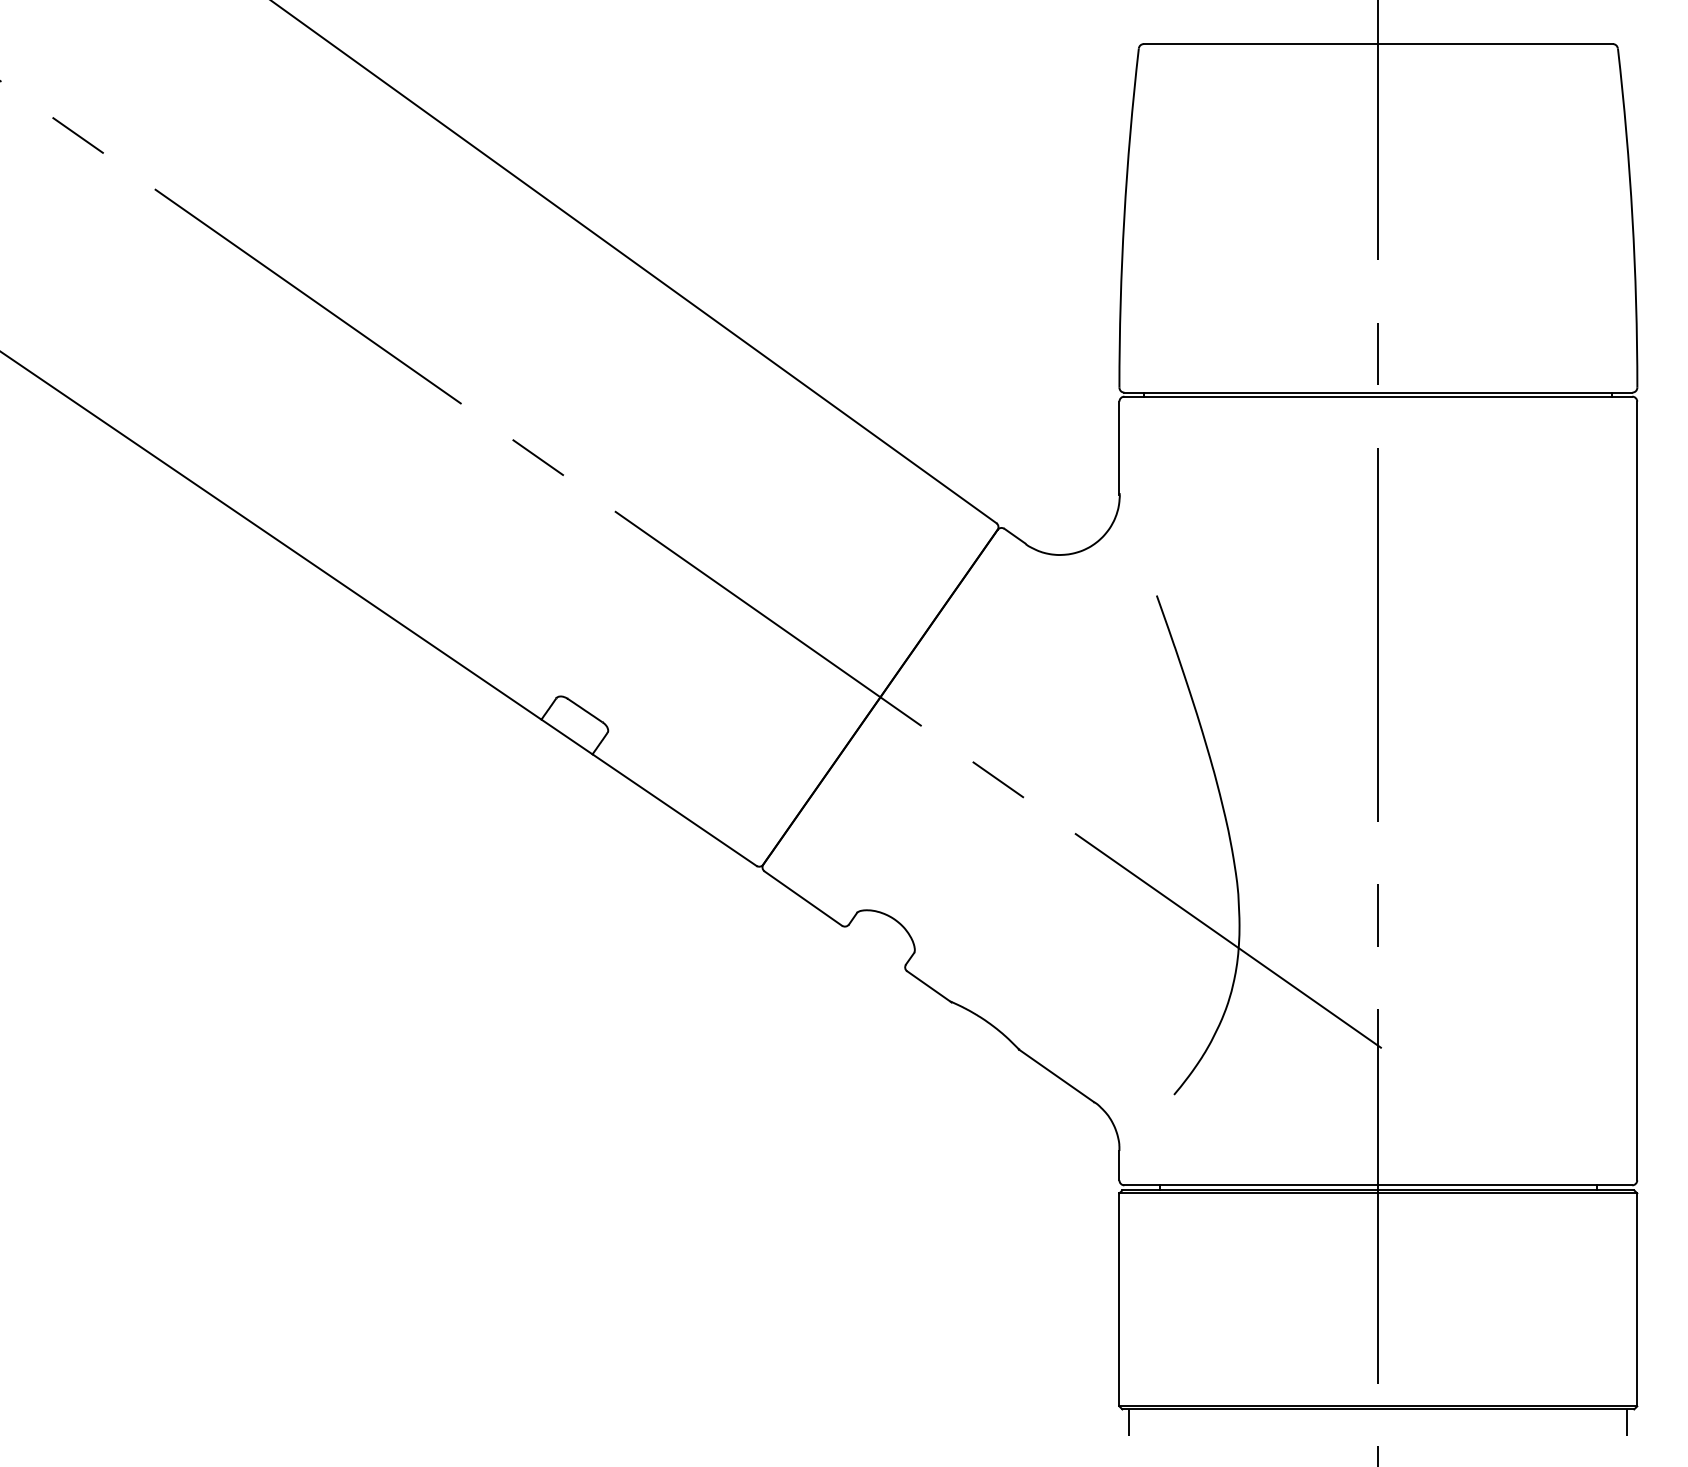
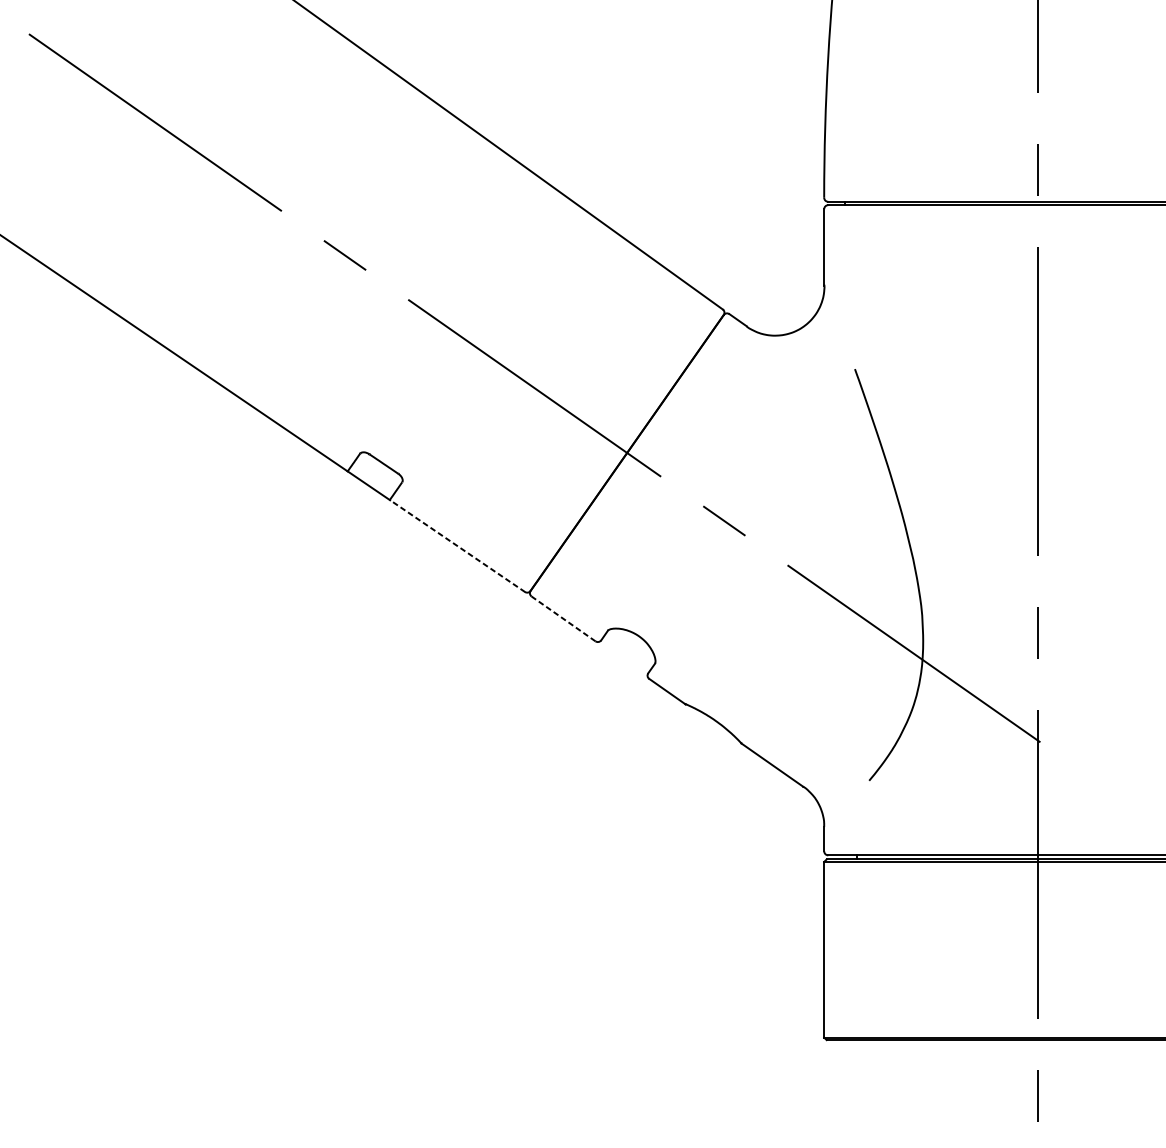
line: (674, 809) -> (457, 545), solid -> dashed
line: (802, 898) -> (562, 618), solid -> dashed
line: (1129, 1422) -> (832, 1050), removed

